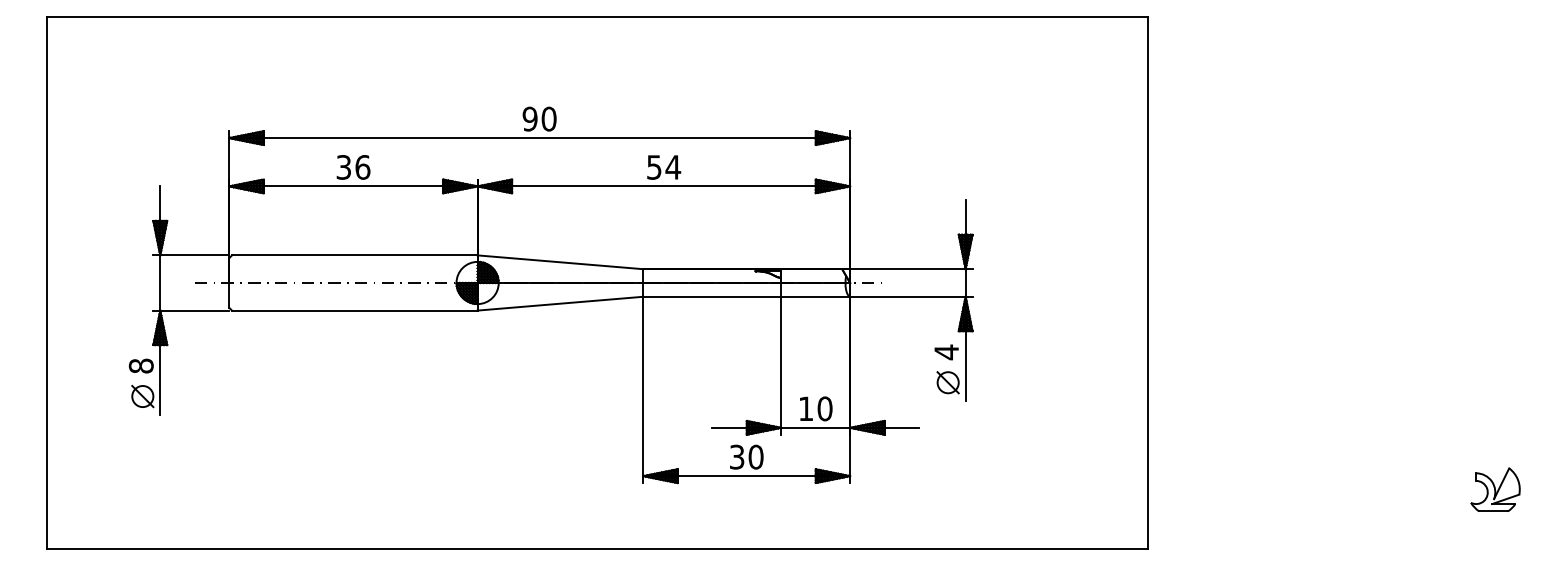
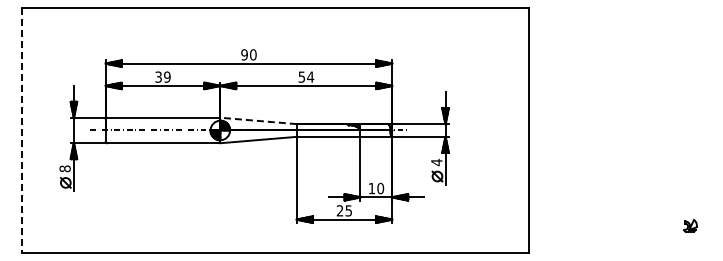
text: (363, 165) -> (167, 76), 36 -> 39
line: (560, 261) -> (258, 120), solid -> dashed
line: (46, 283) -> (21, 130), solid -> dashed
text: (746, 456) -> (344, 210), 30 -> 25
part: (1496, 488) -> (690, 225), size x0.6

